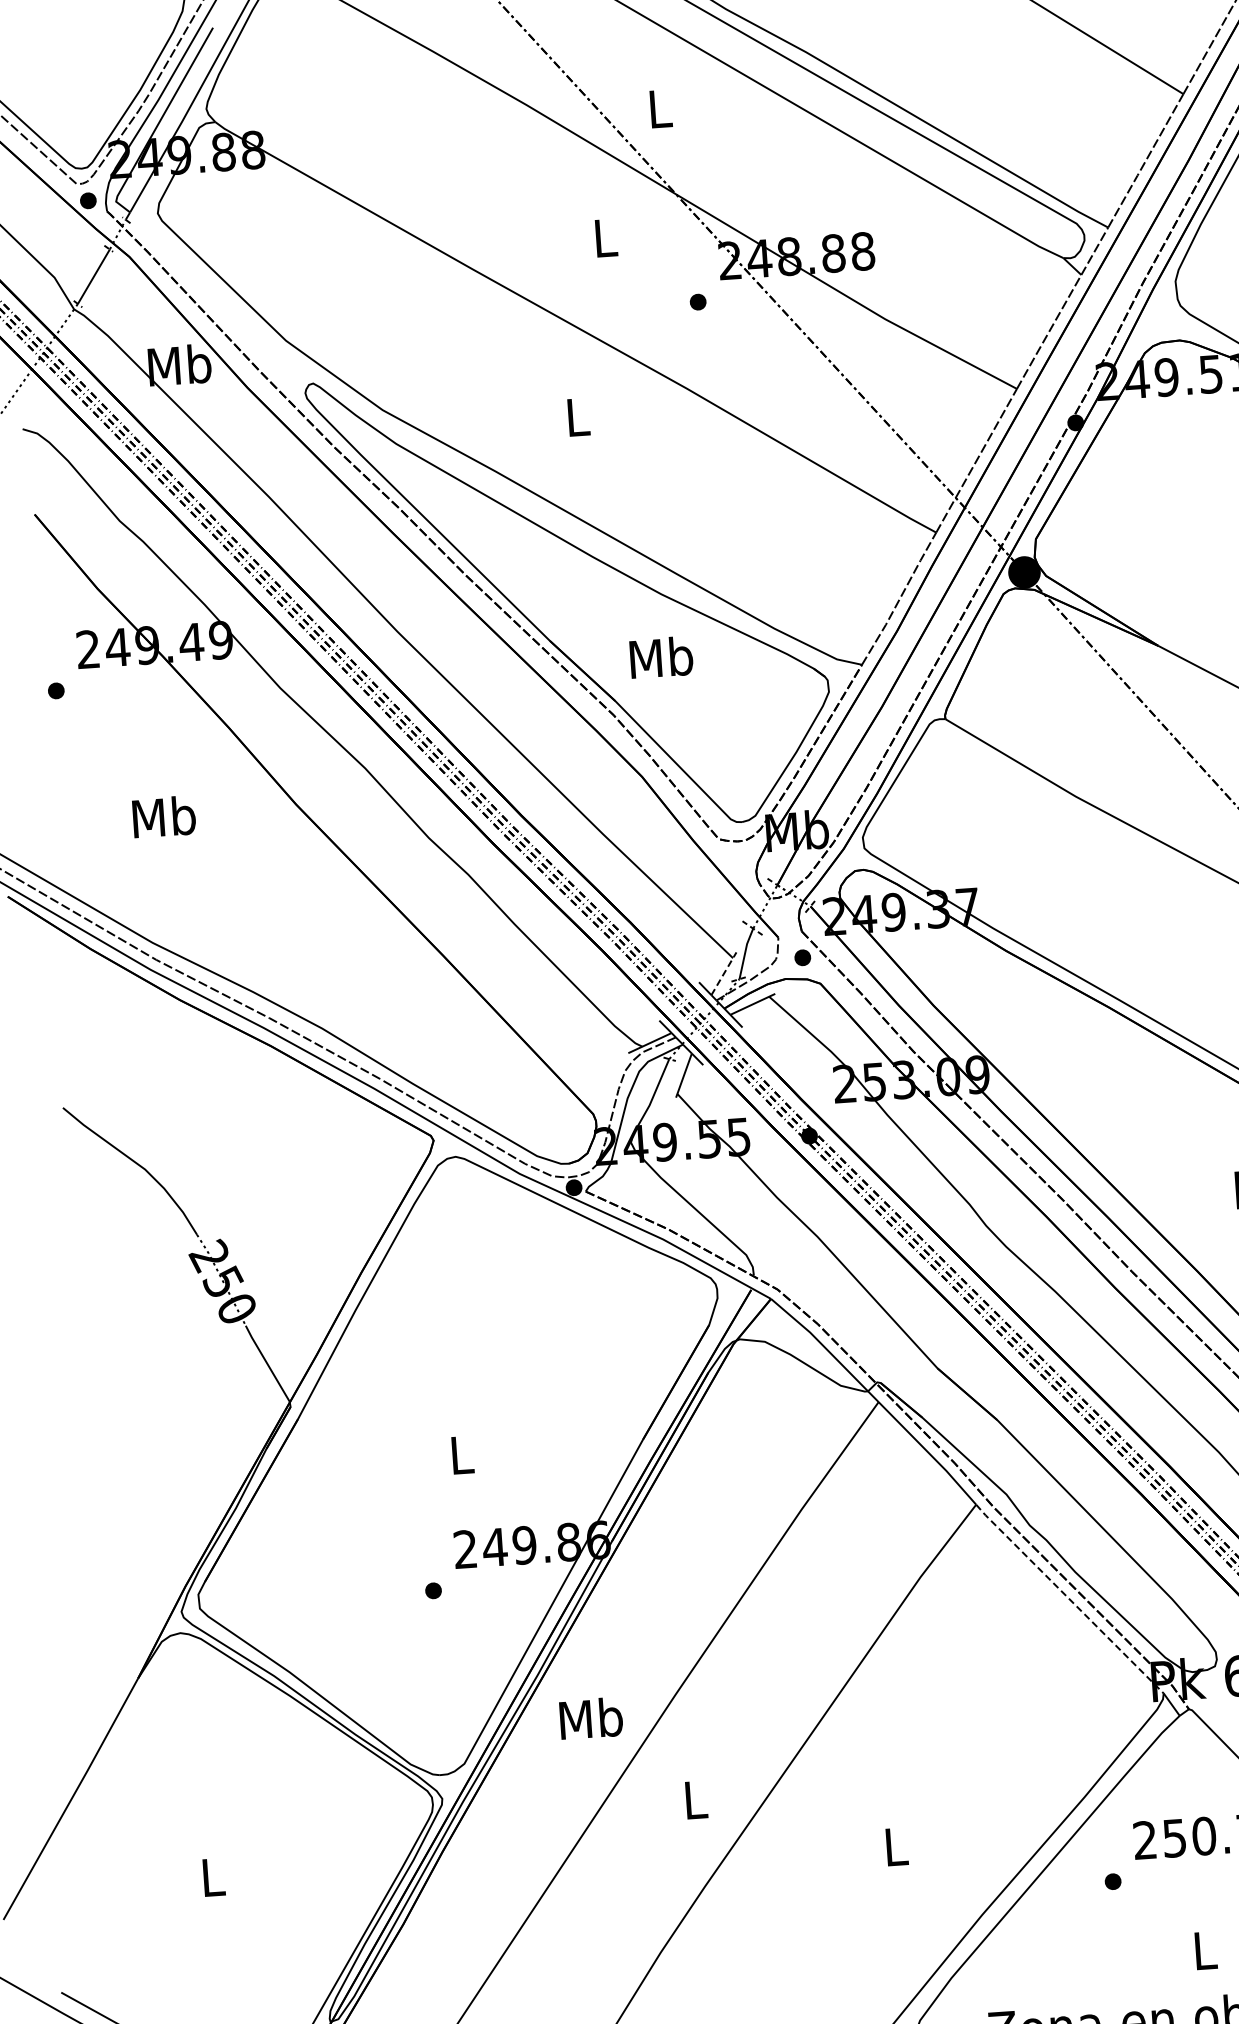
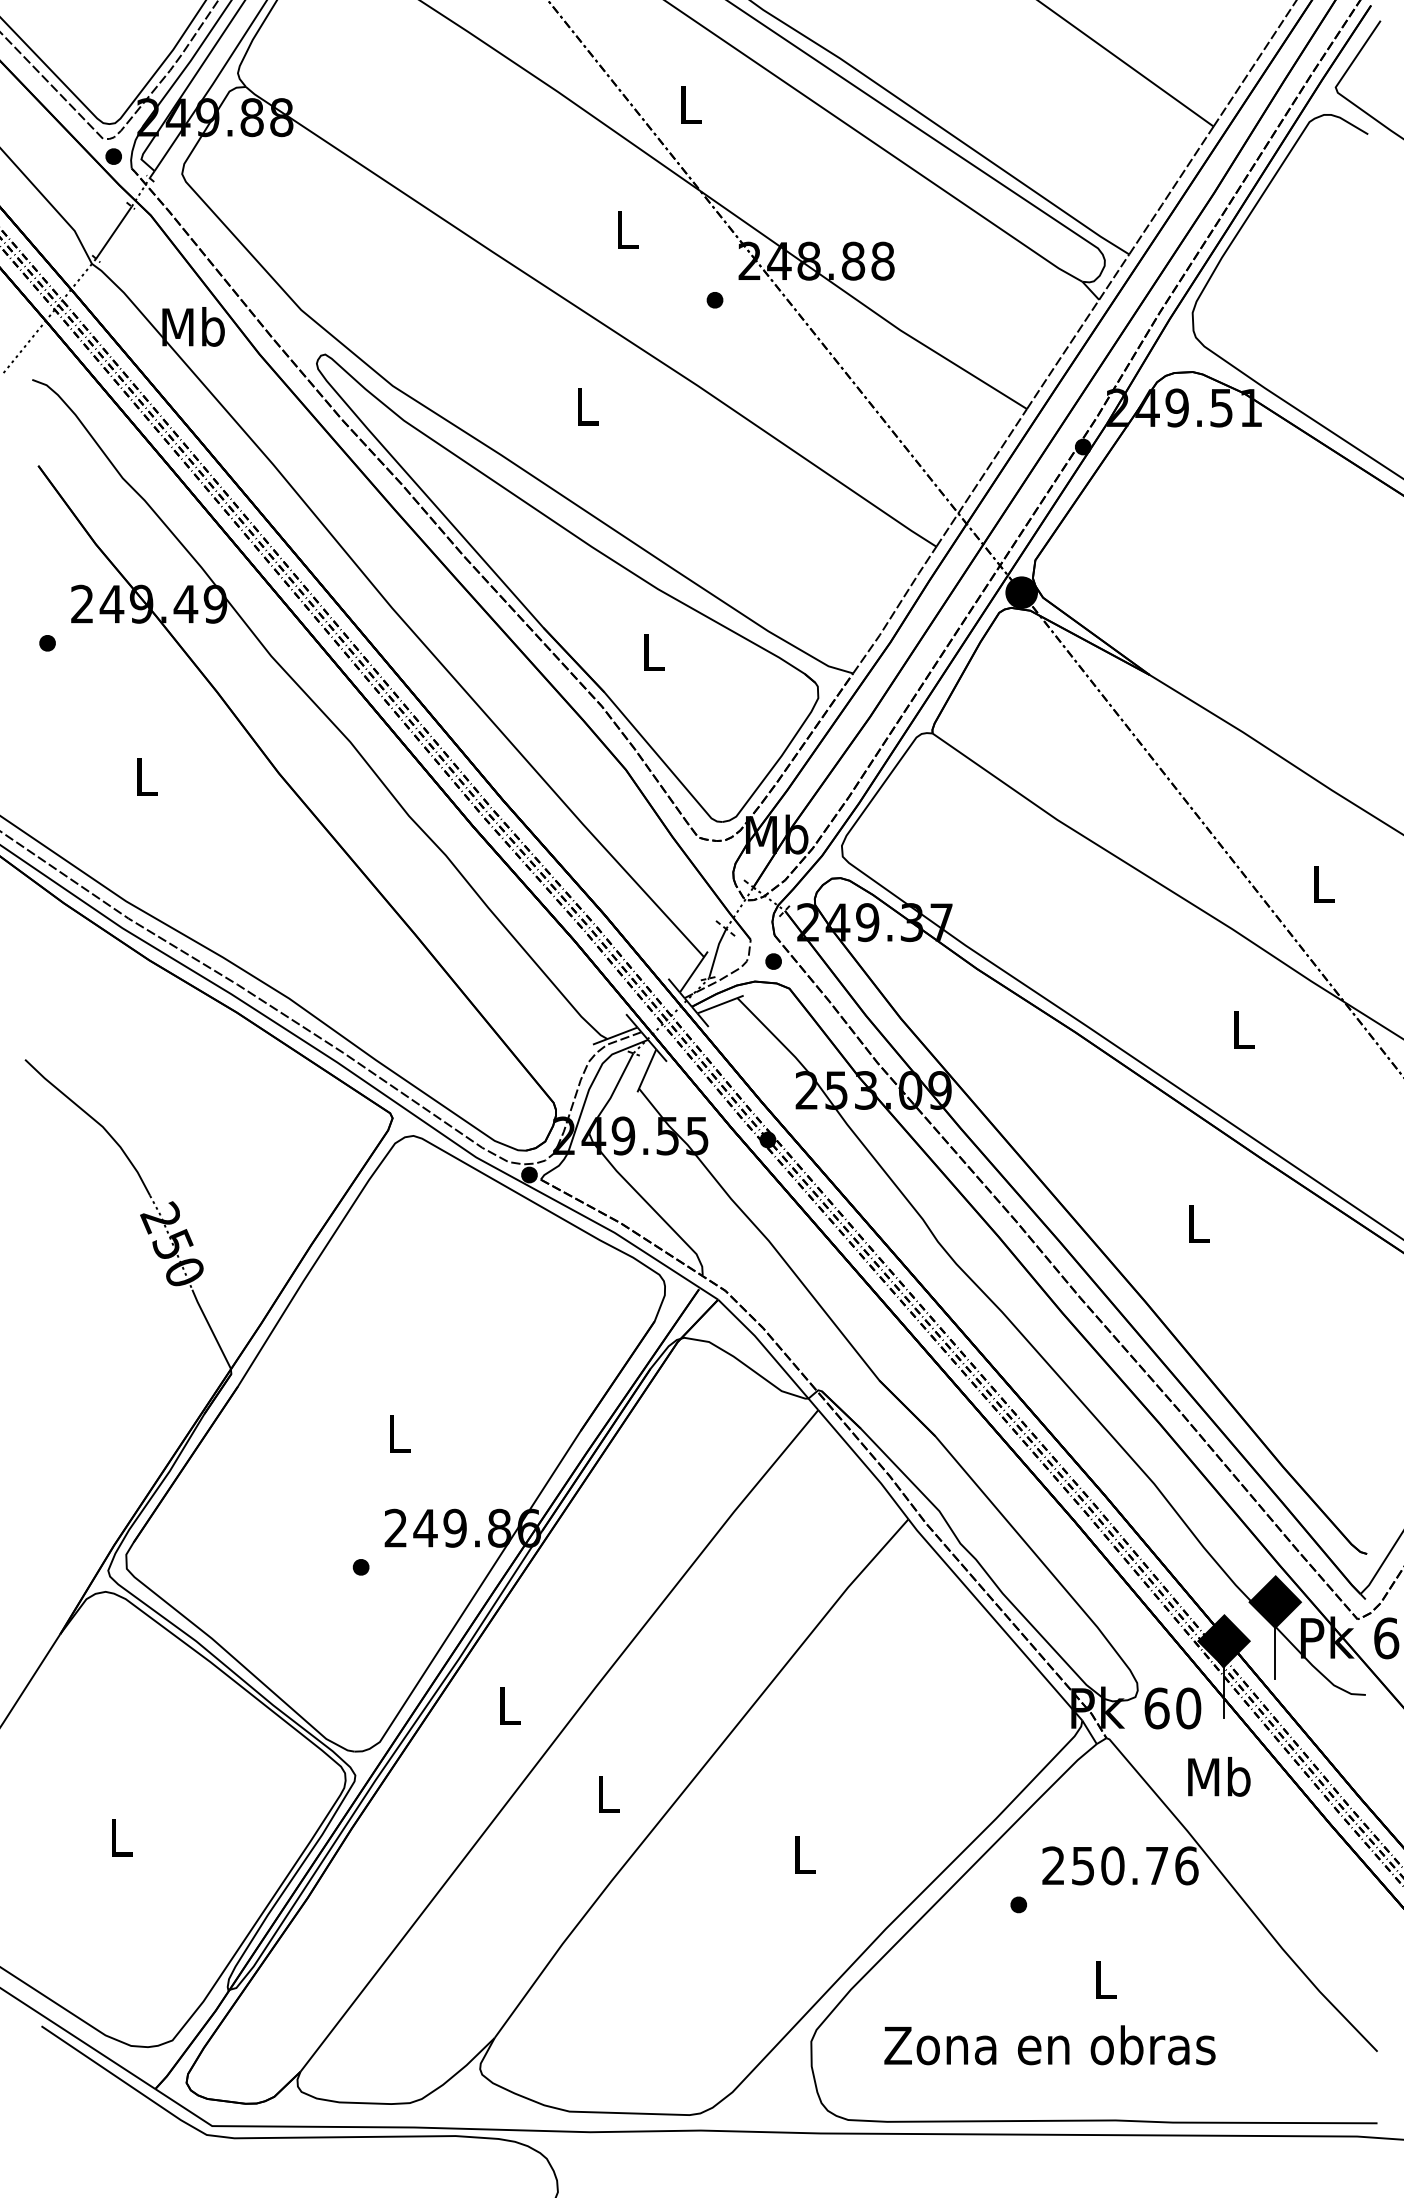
text: (661, 657) -> (653, 652), Mb -> L
text: (164, 816) -> (146, 776), Mb -> L
line: (723, 974) -> (693, 972), dashed -> solid
line: (1069, 1598) -> (994, 1619), dashed -> solid
text: (591, 1718) -> (509, 1705), Mb -> L

